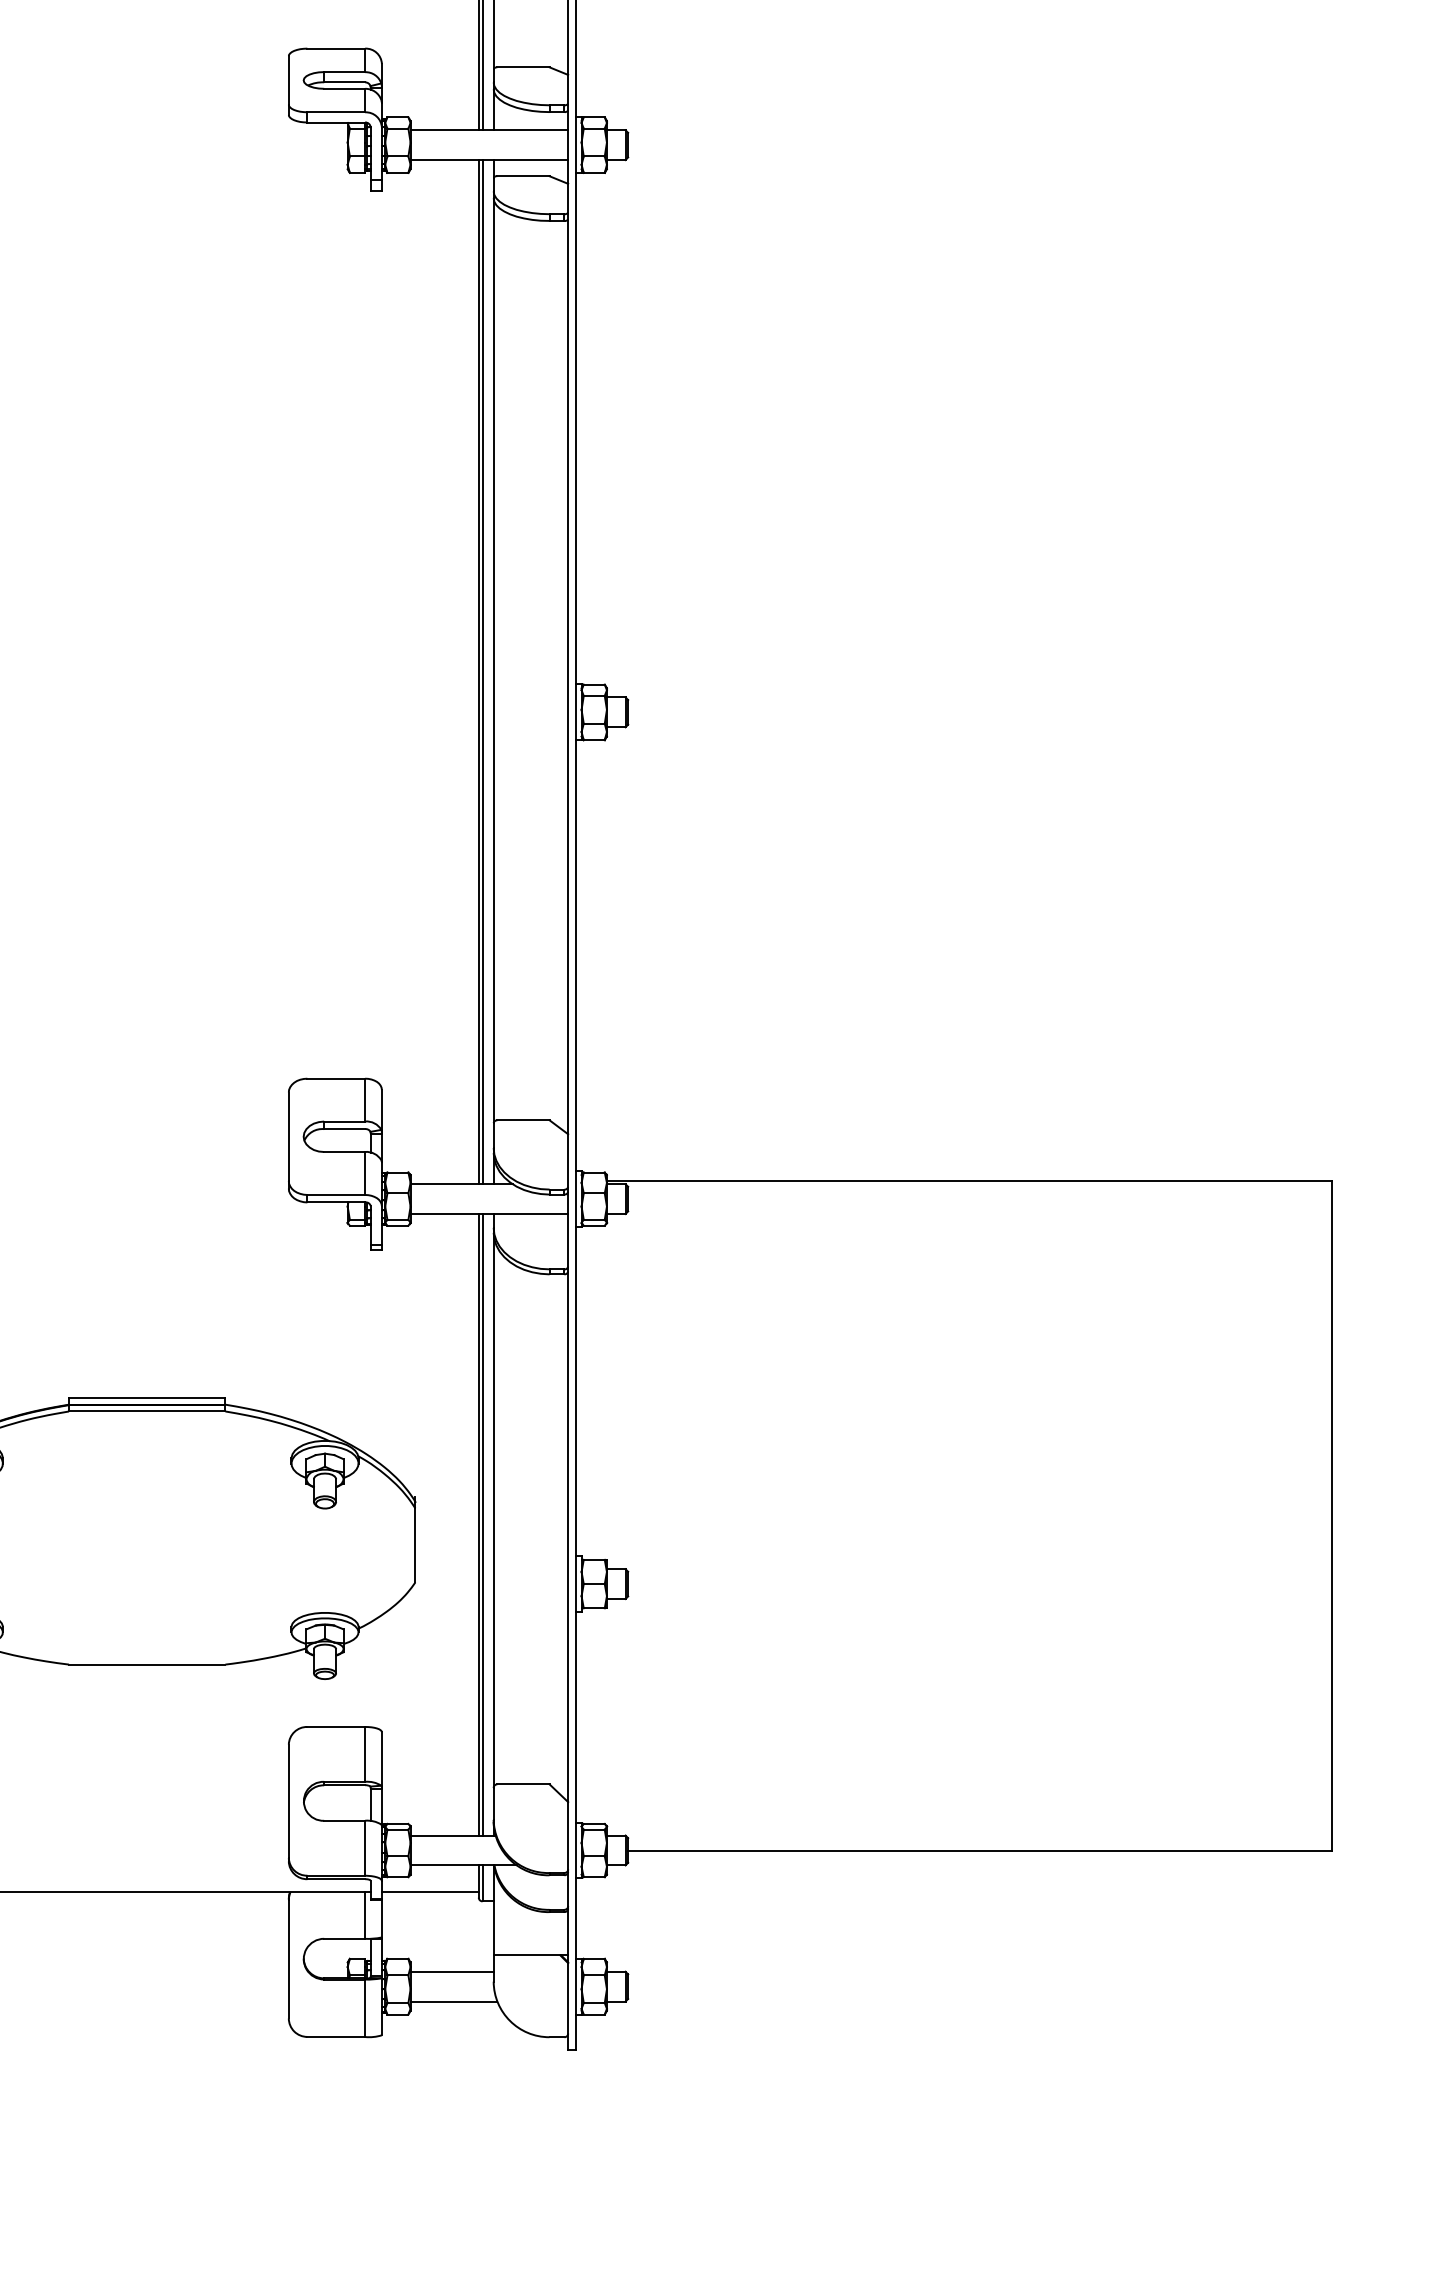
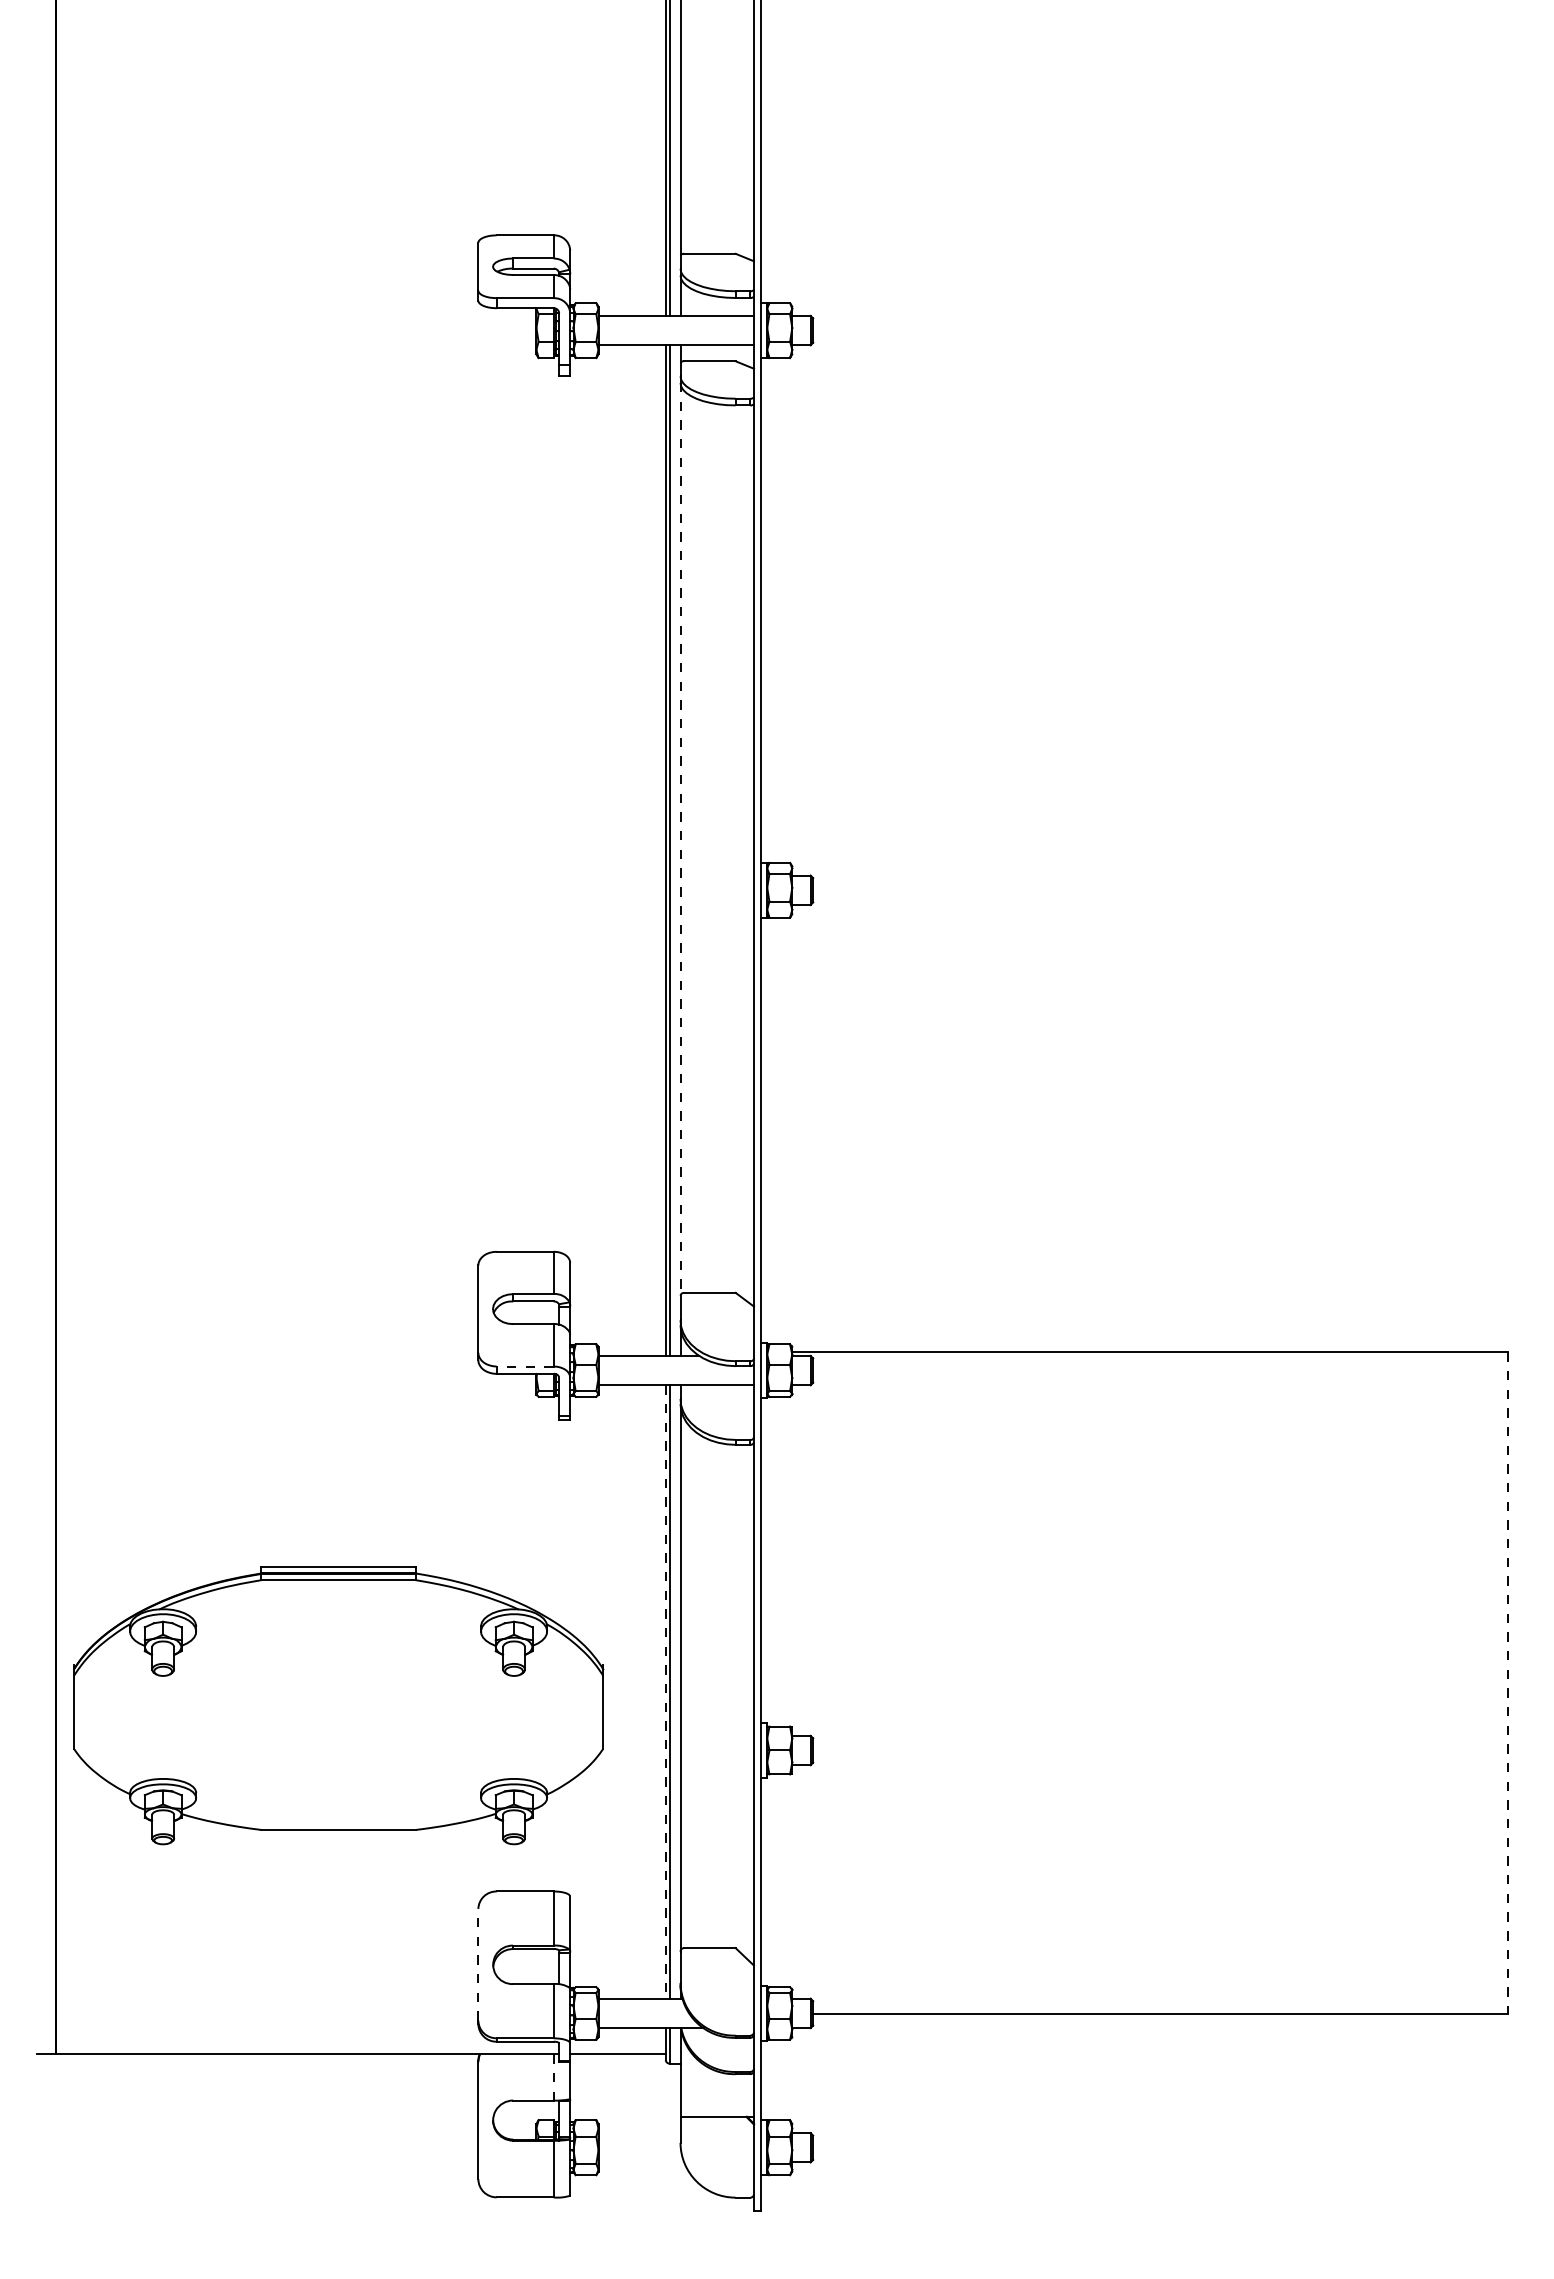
line: (493, 660) -> (680, 839), solid -> dashed
line: (336, 1194) -> (525, 1366), solid -> dashed
line: (1331, 1516) -> (1507, 1683), solid -> dashed
line: (478, 1524) -> (665, 1691), solid -> dashed
line: (288, 1800) -> (478, 1964), solid -> dashed
line: (364, 1915) -> (553, 2077), solid -> dashed
line: (452, 1972) -> (639, 2133), removed
line: (454, 2001) -> (641, 2162), removed

